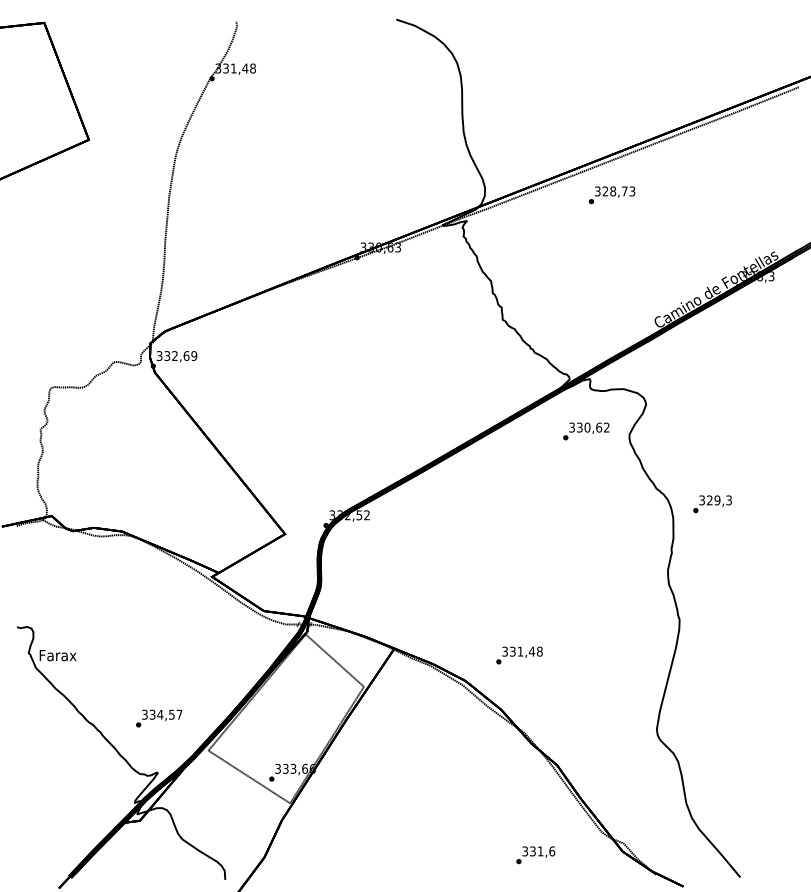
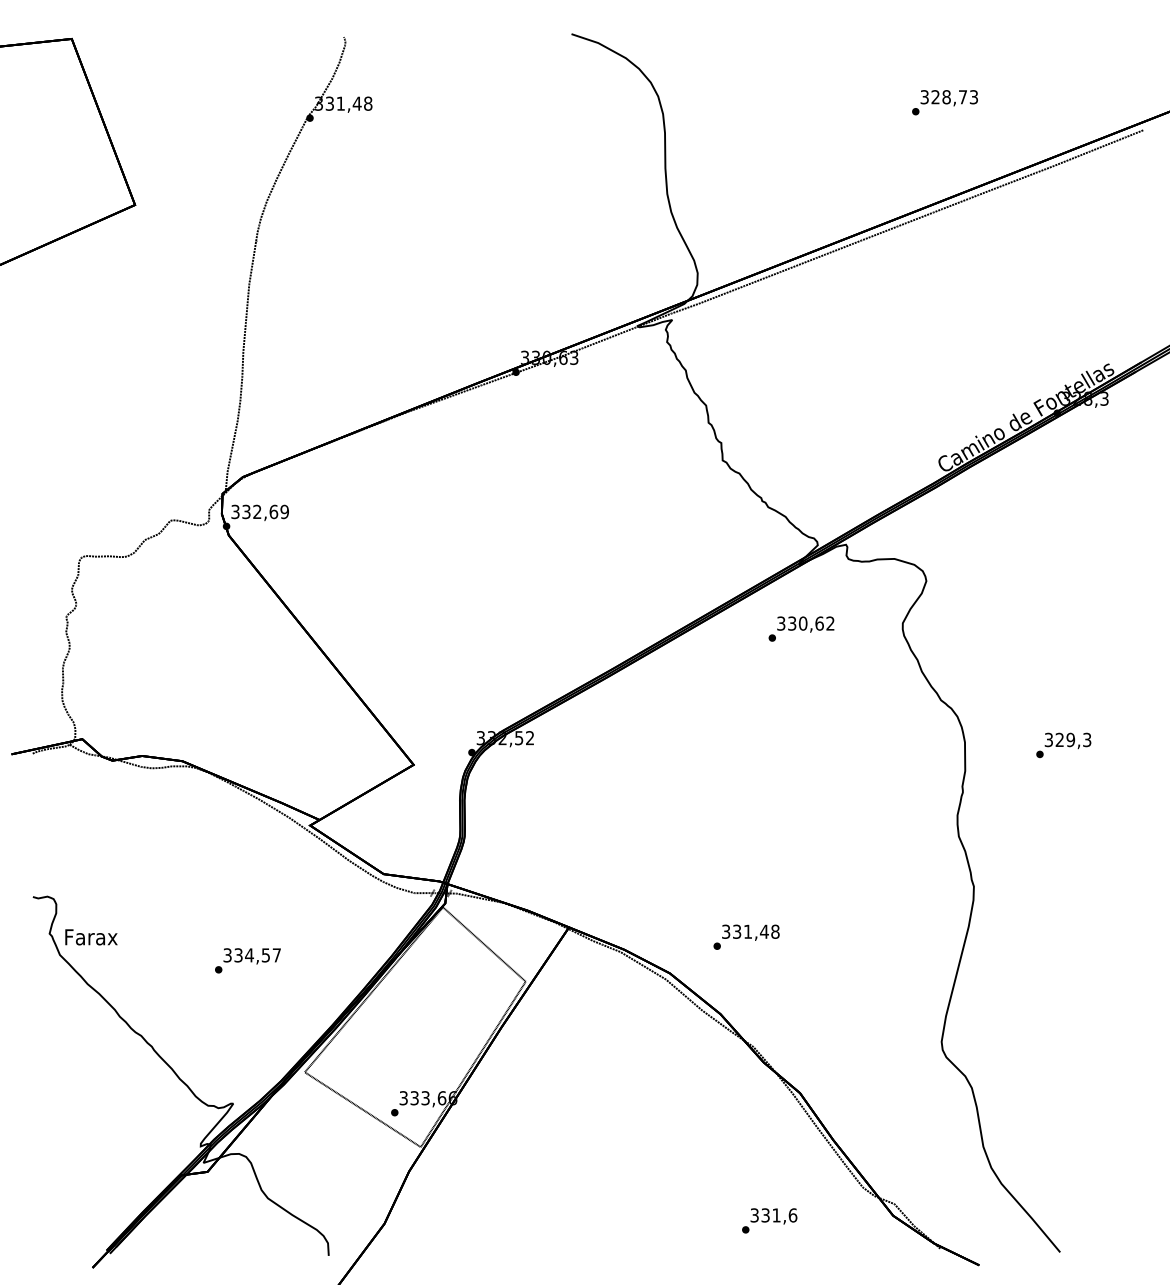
text: (611, 195) -> (944, 102), moved
text: (586, 431) -> (801, 628), moved
text: (712, 504) -> (1063, 745), moved
text: (158, 718) -> (247, 960), moved

